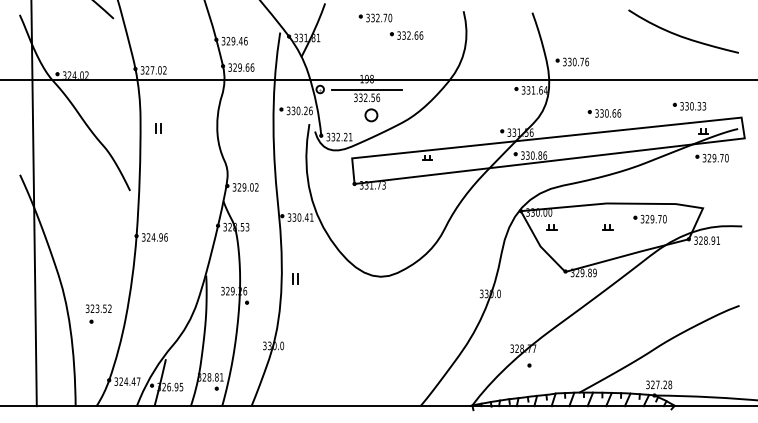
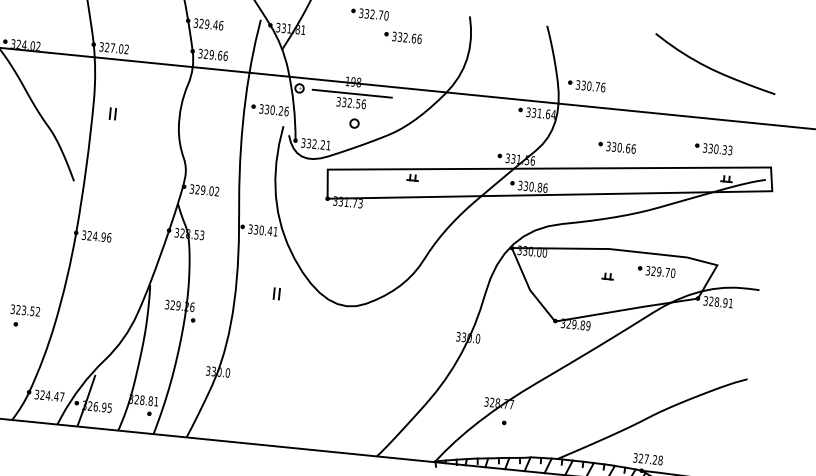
part: (371, 115) -> (354, 123), size x0.62
part: (711, 157) -> (732, 209), removed
part: (551, 227) -> (544, 269), removed
part: (295, 278) -> (277, 293), moved

